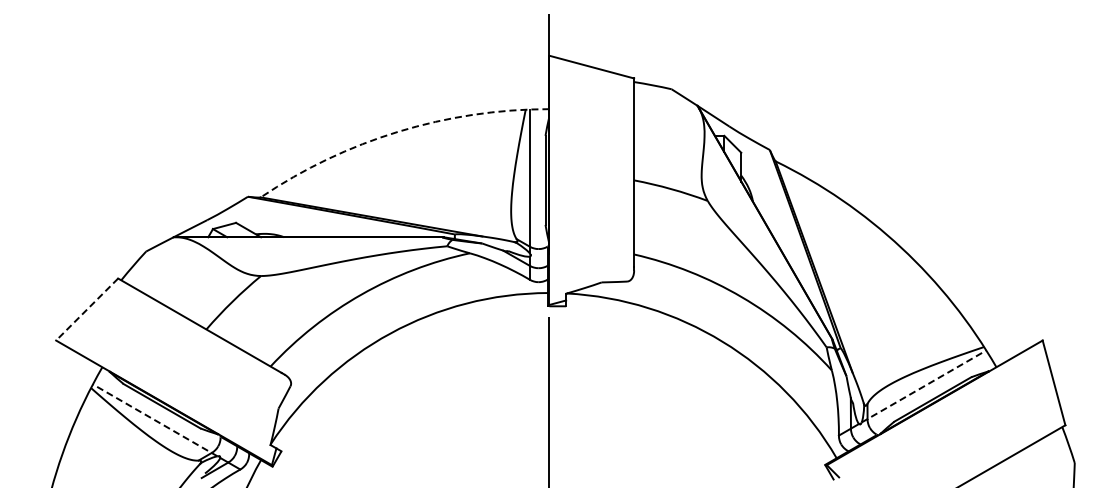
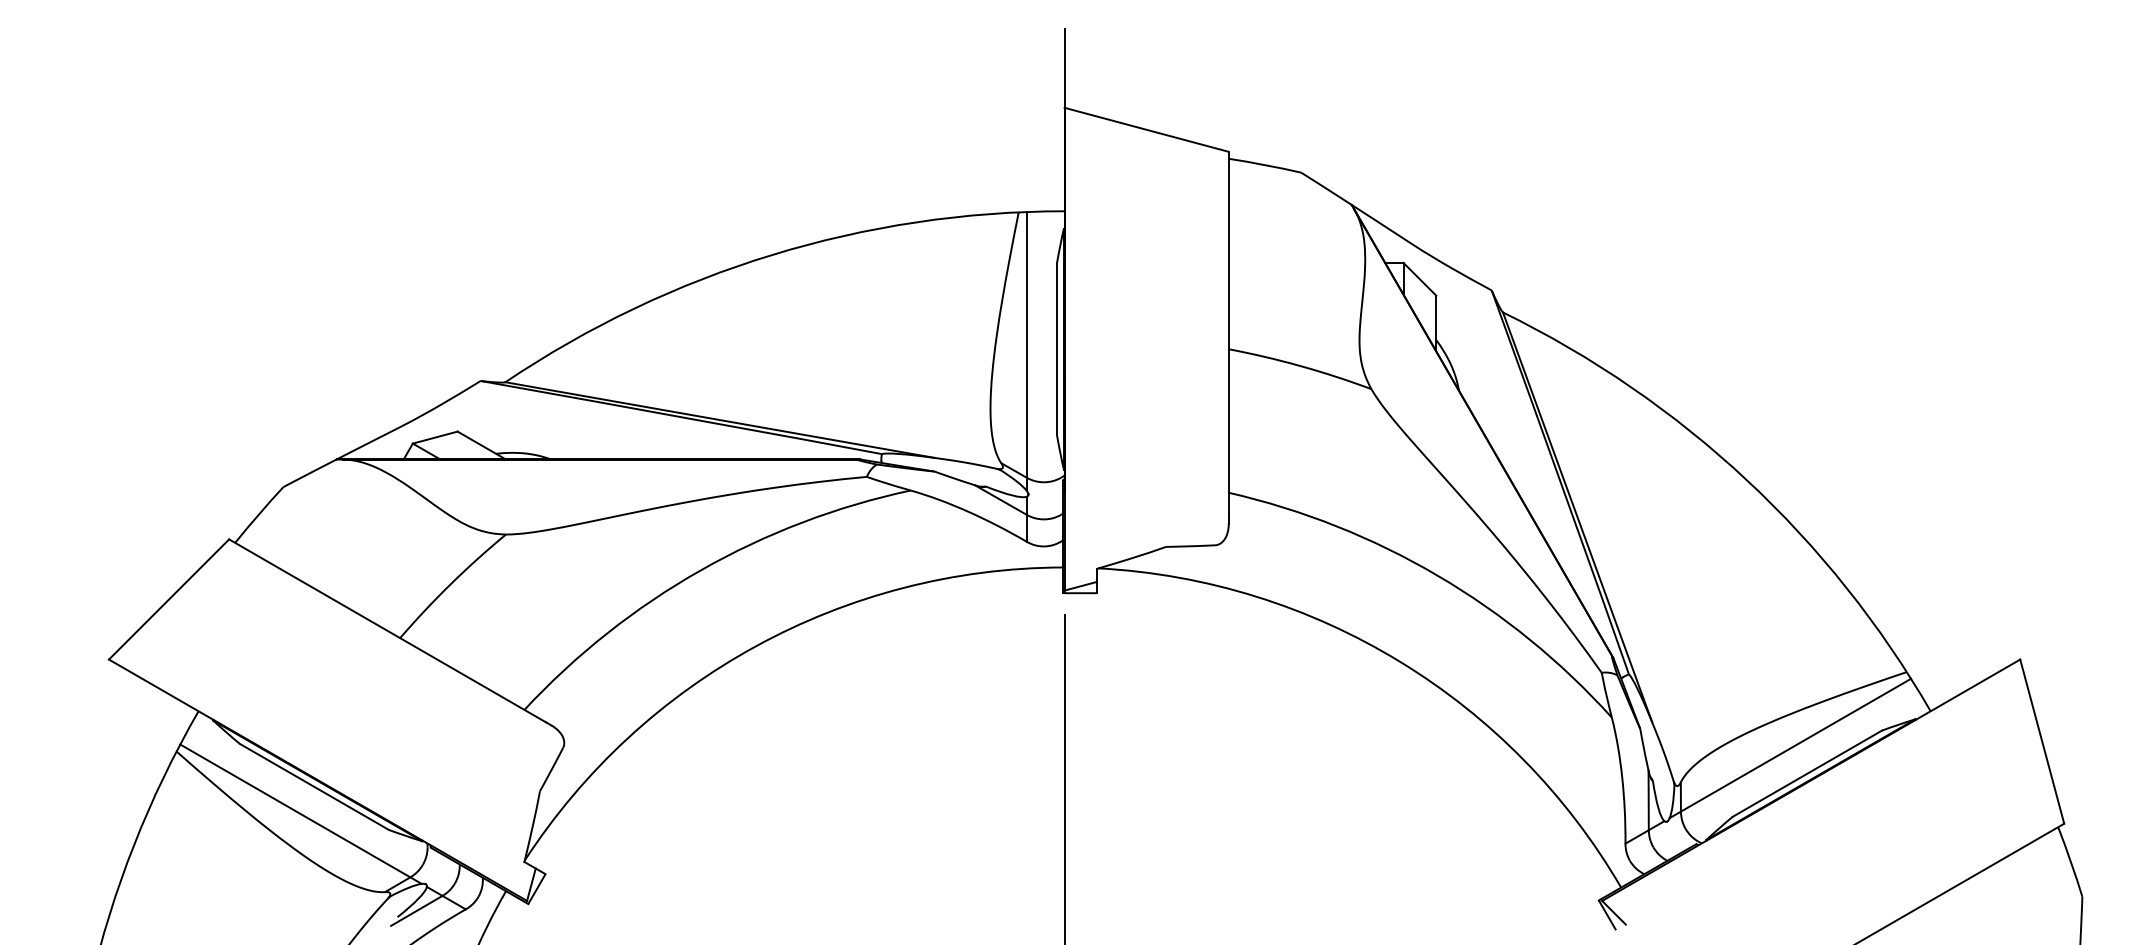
arc: (398, 131) -> (772, 254), dashed -> solid
line: (87, 309) -> (169, 599), dashed -> solid
line: (924, 386) -> (1791, 748), dashed -> solid
line: (155, 420) -> (301, 814), dashed -> solid

